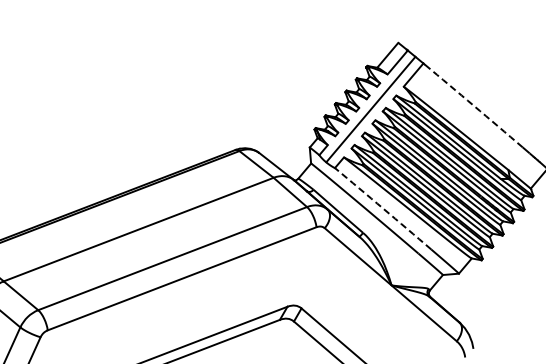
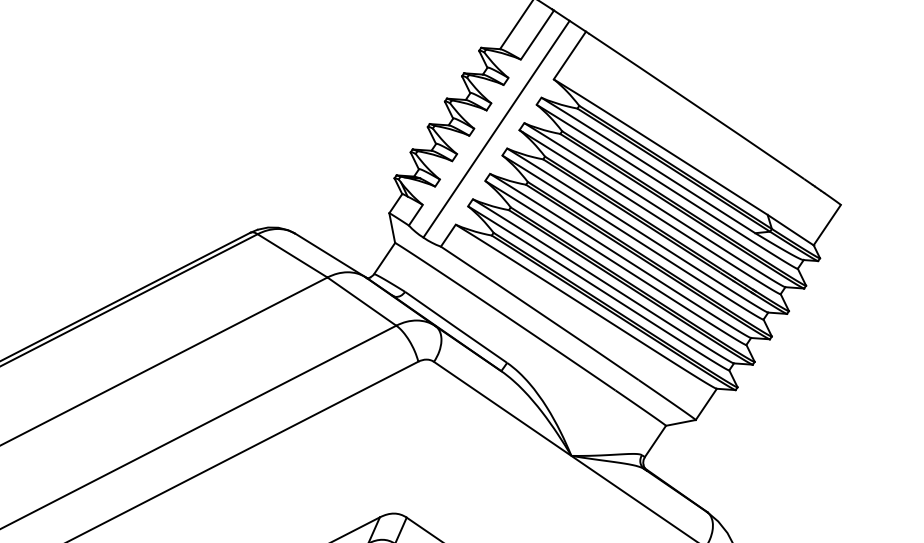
arc: (473, 105) -> (688, 100), dashed -> solid
arc: (383, 208) -> (540, 312), dashed -> solid

